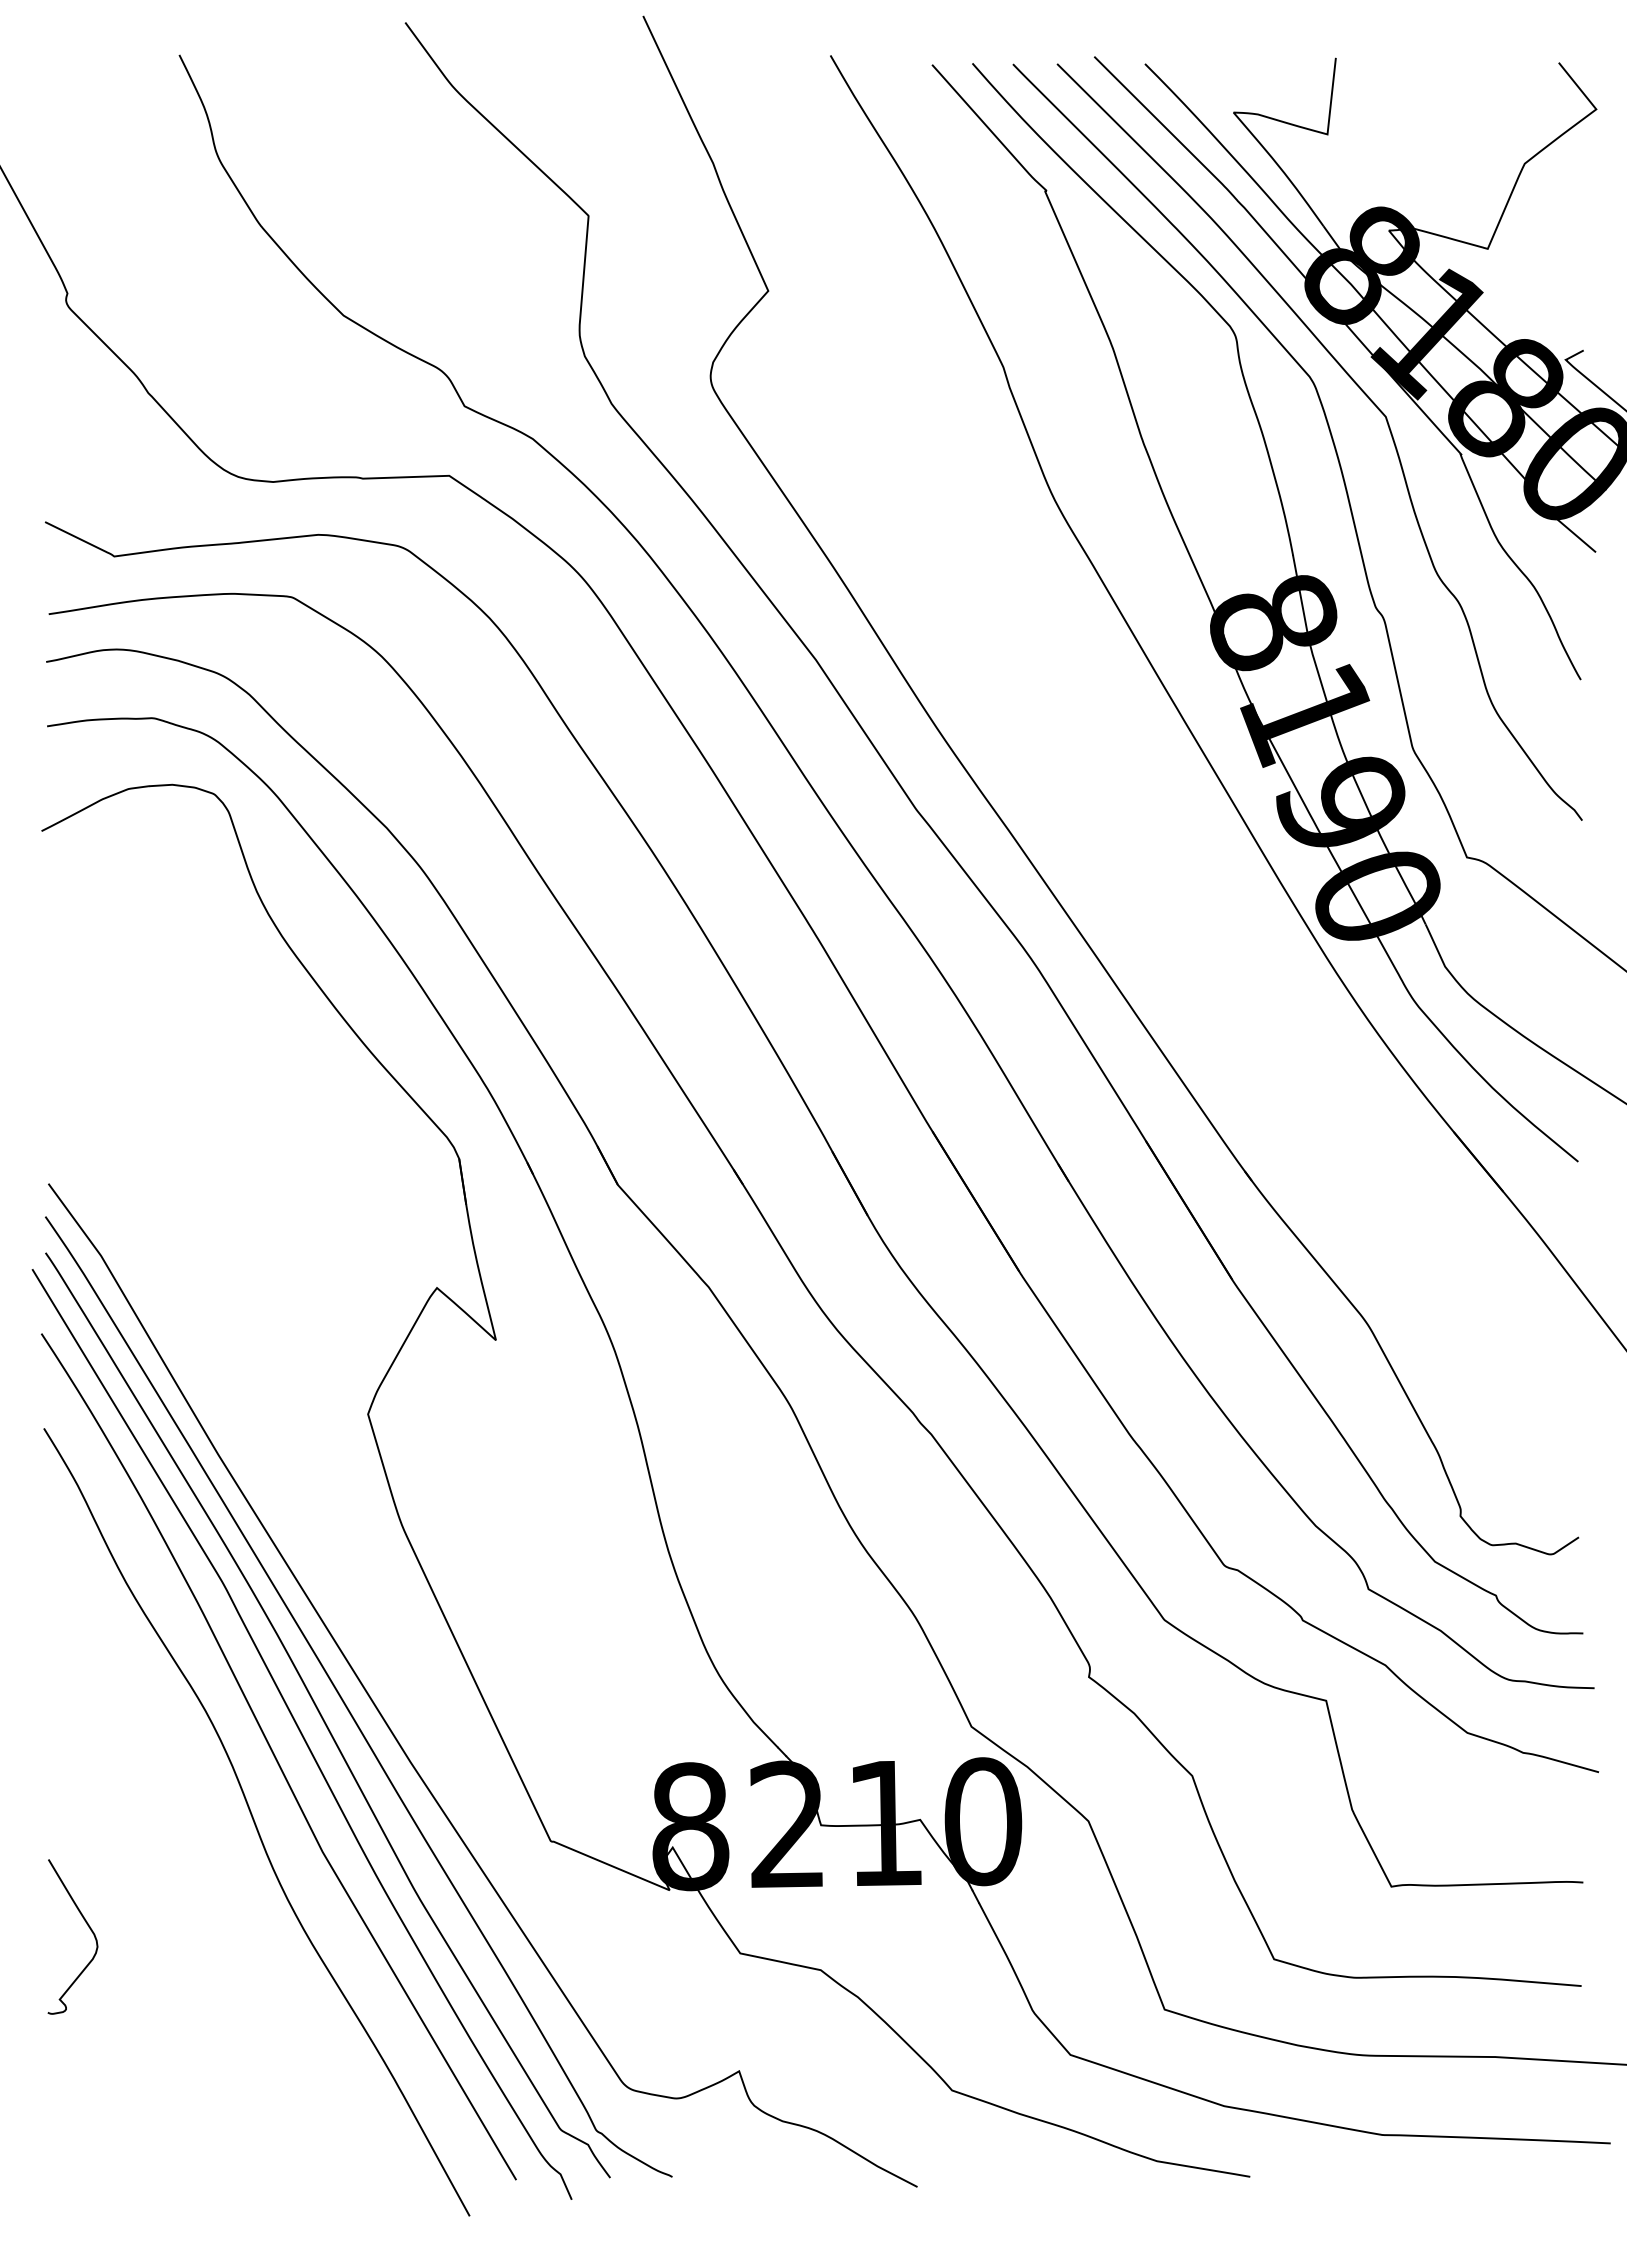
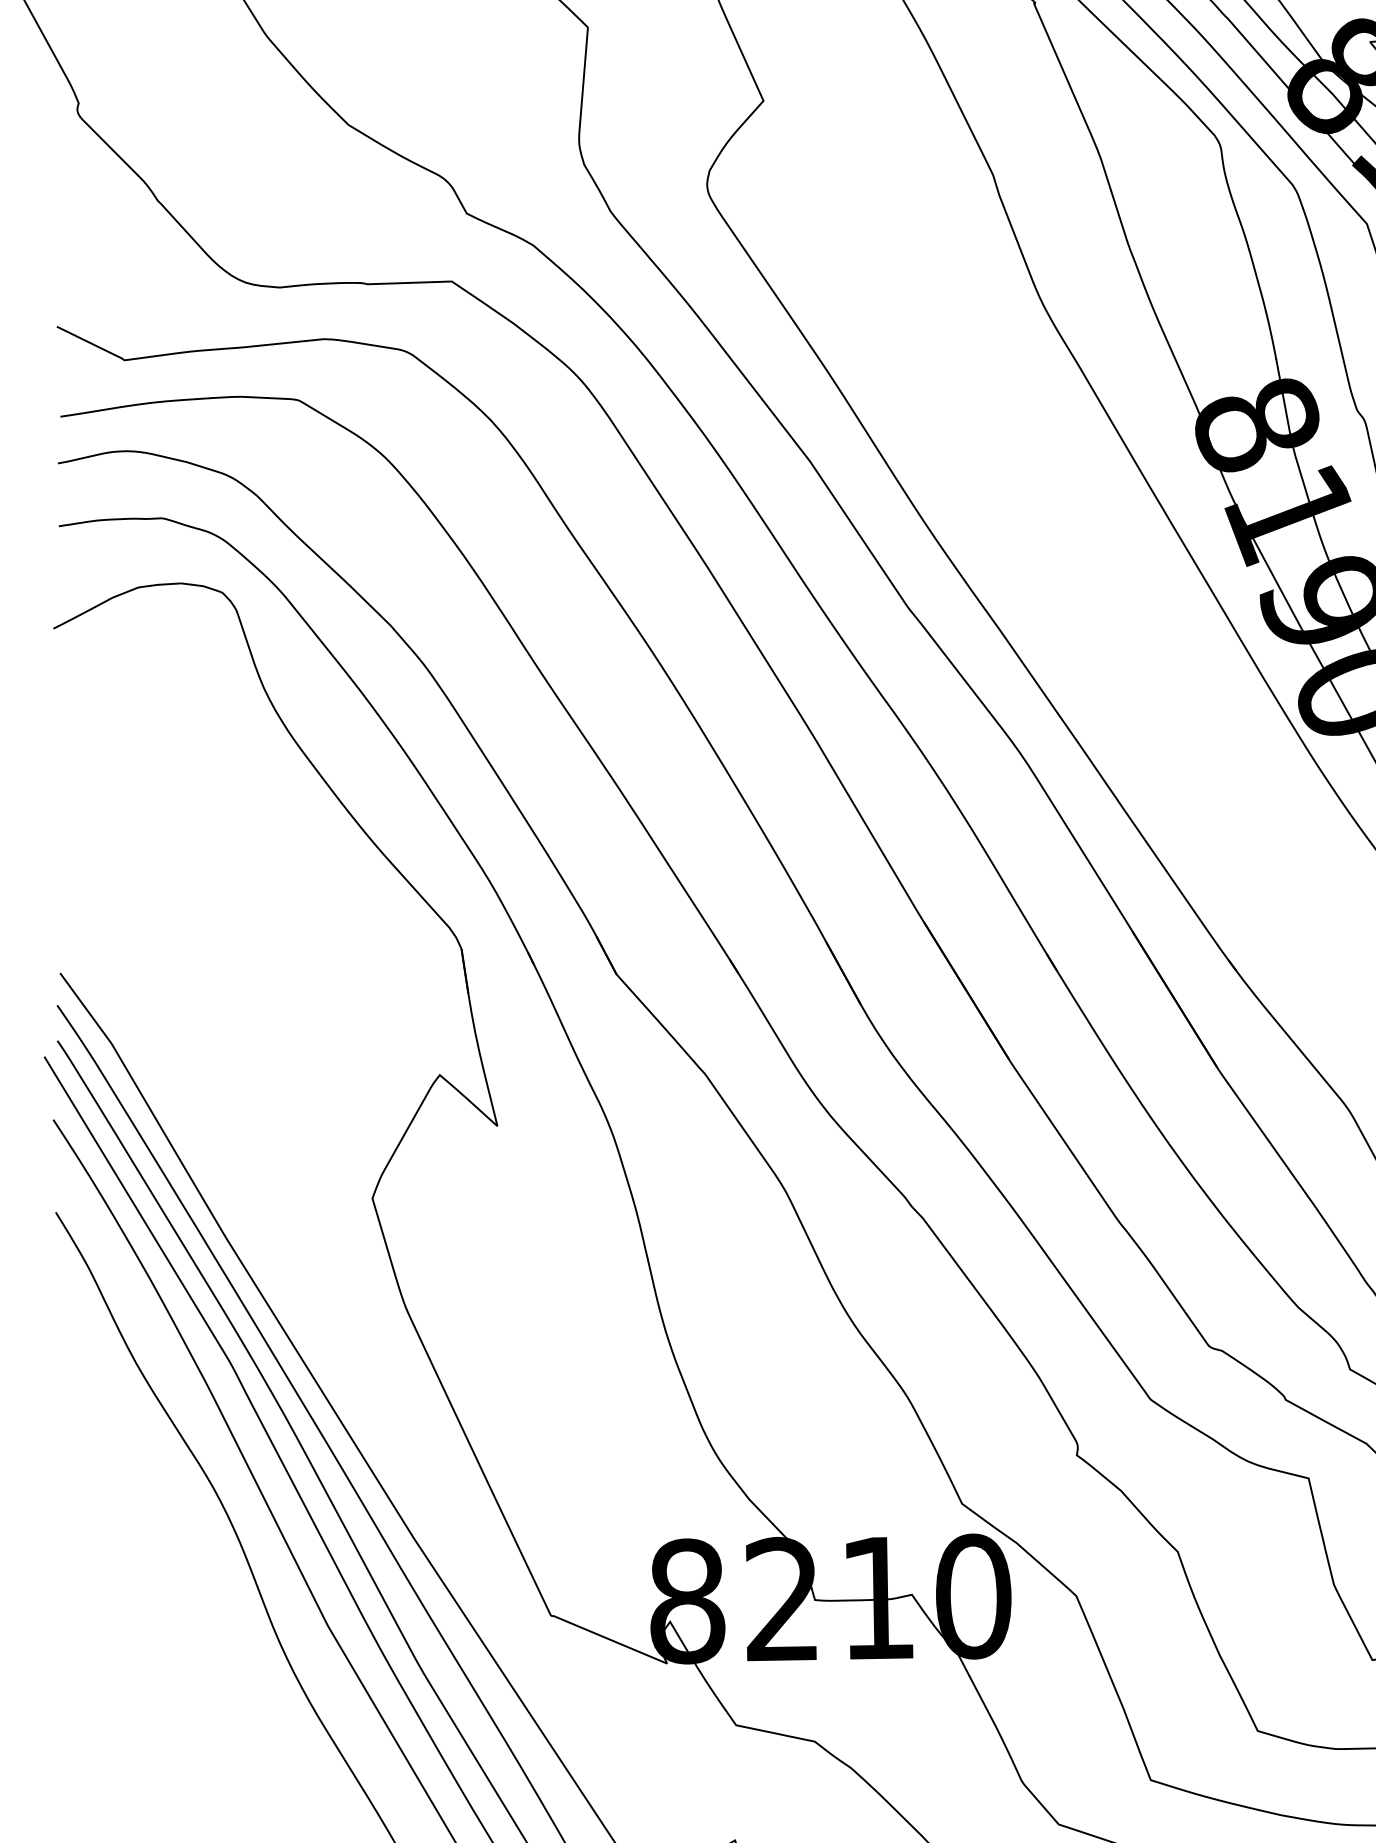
curve: (88, 1927) -> (99, 1699), removed

